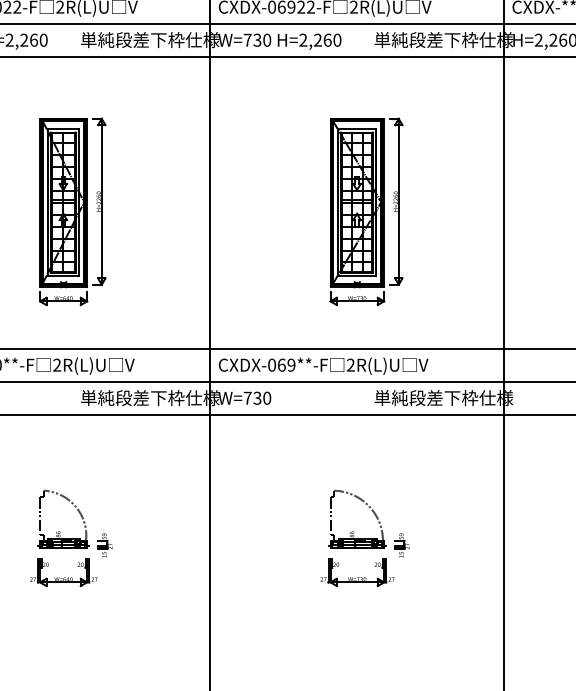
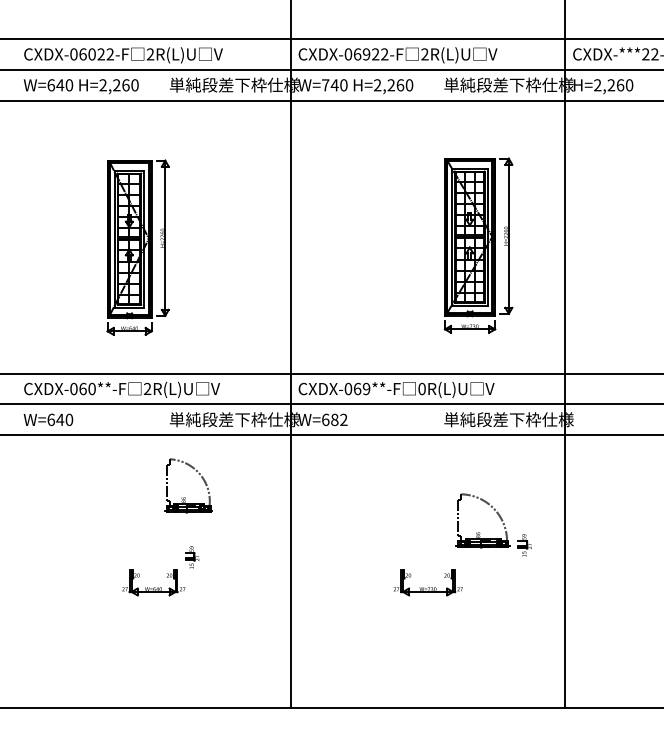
text: (257, 40) -> (334, 85), W=730 -> W=740
part: (72, 211) -> (137, 247), moved
part: (366, 211) -> (478, 245), moved
text: (350, 365) -> (421, 389), 2R(L)U -> 0R(L)U
text: (257, 397) -> (334, 419), W=730 -> W=682
part: (377, 519) -> (501, 521), moved
part: (60, 531) -> (185, 497), moved

